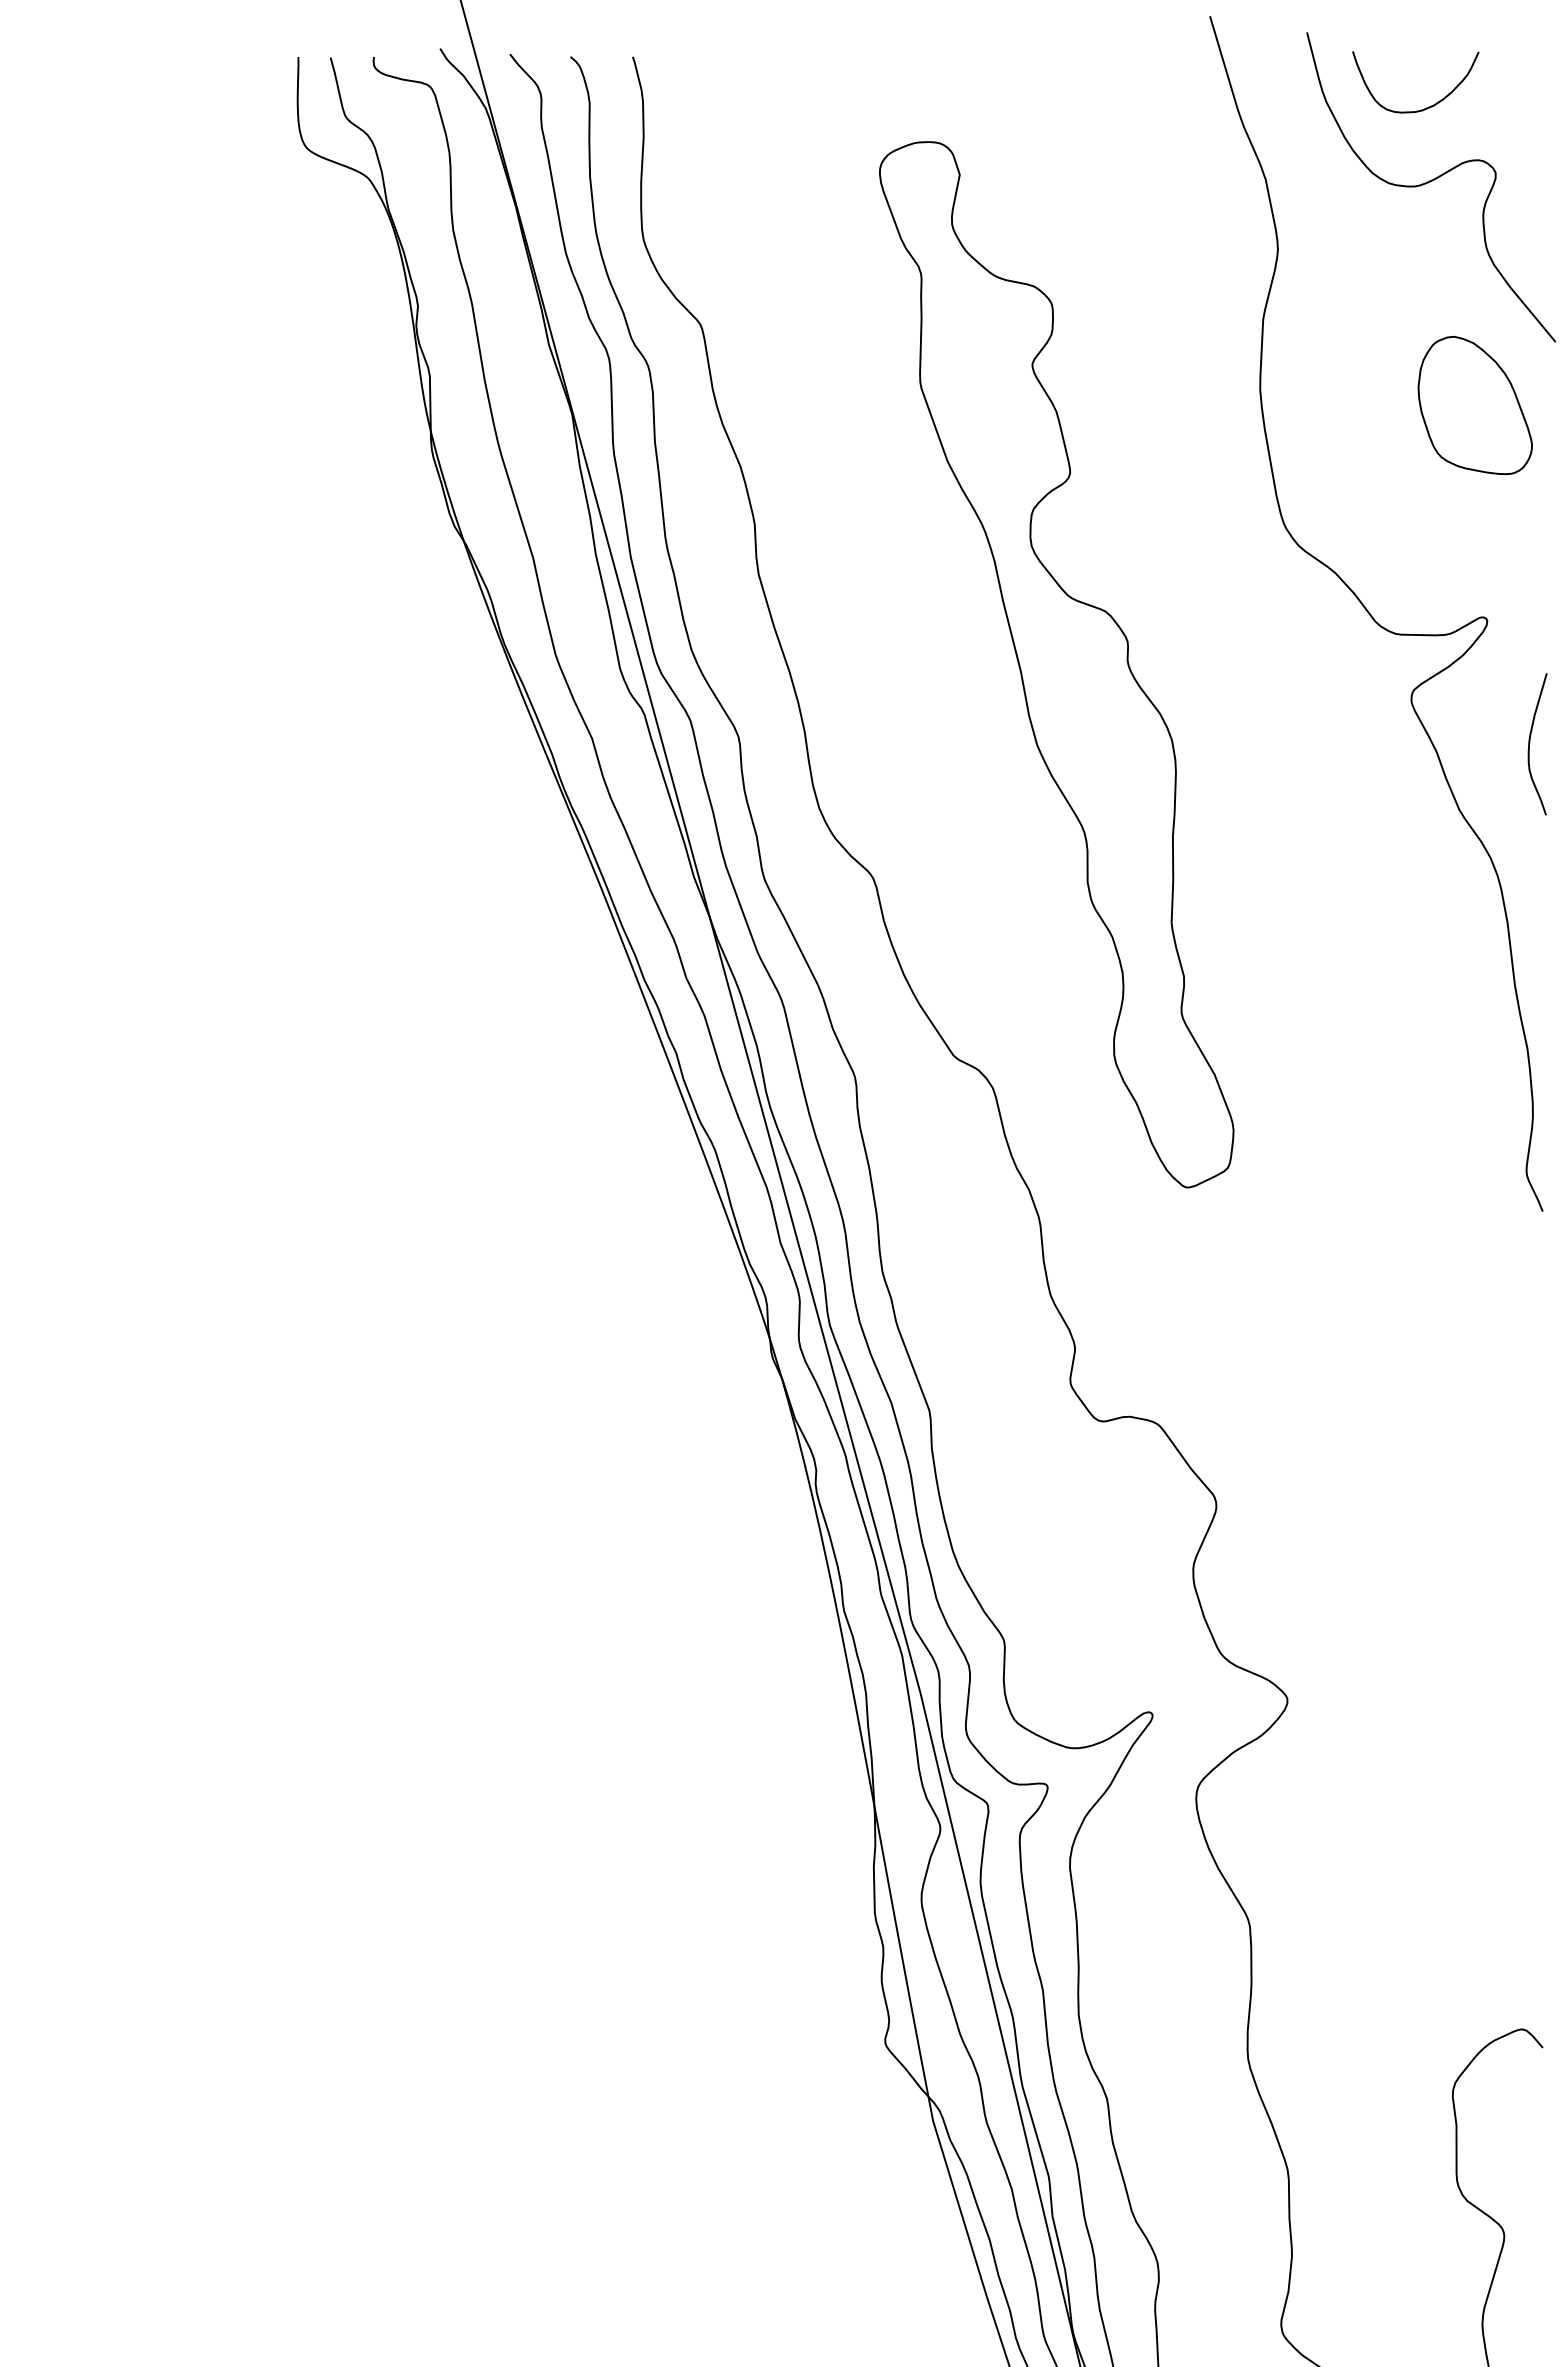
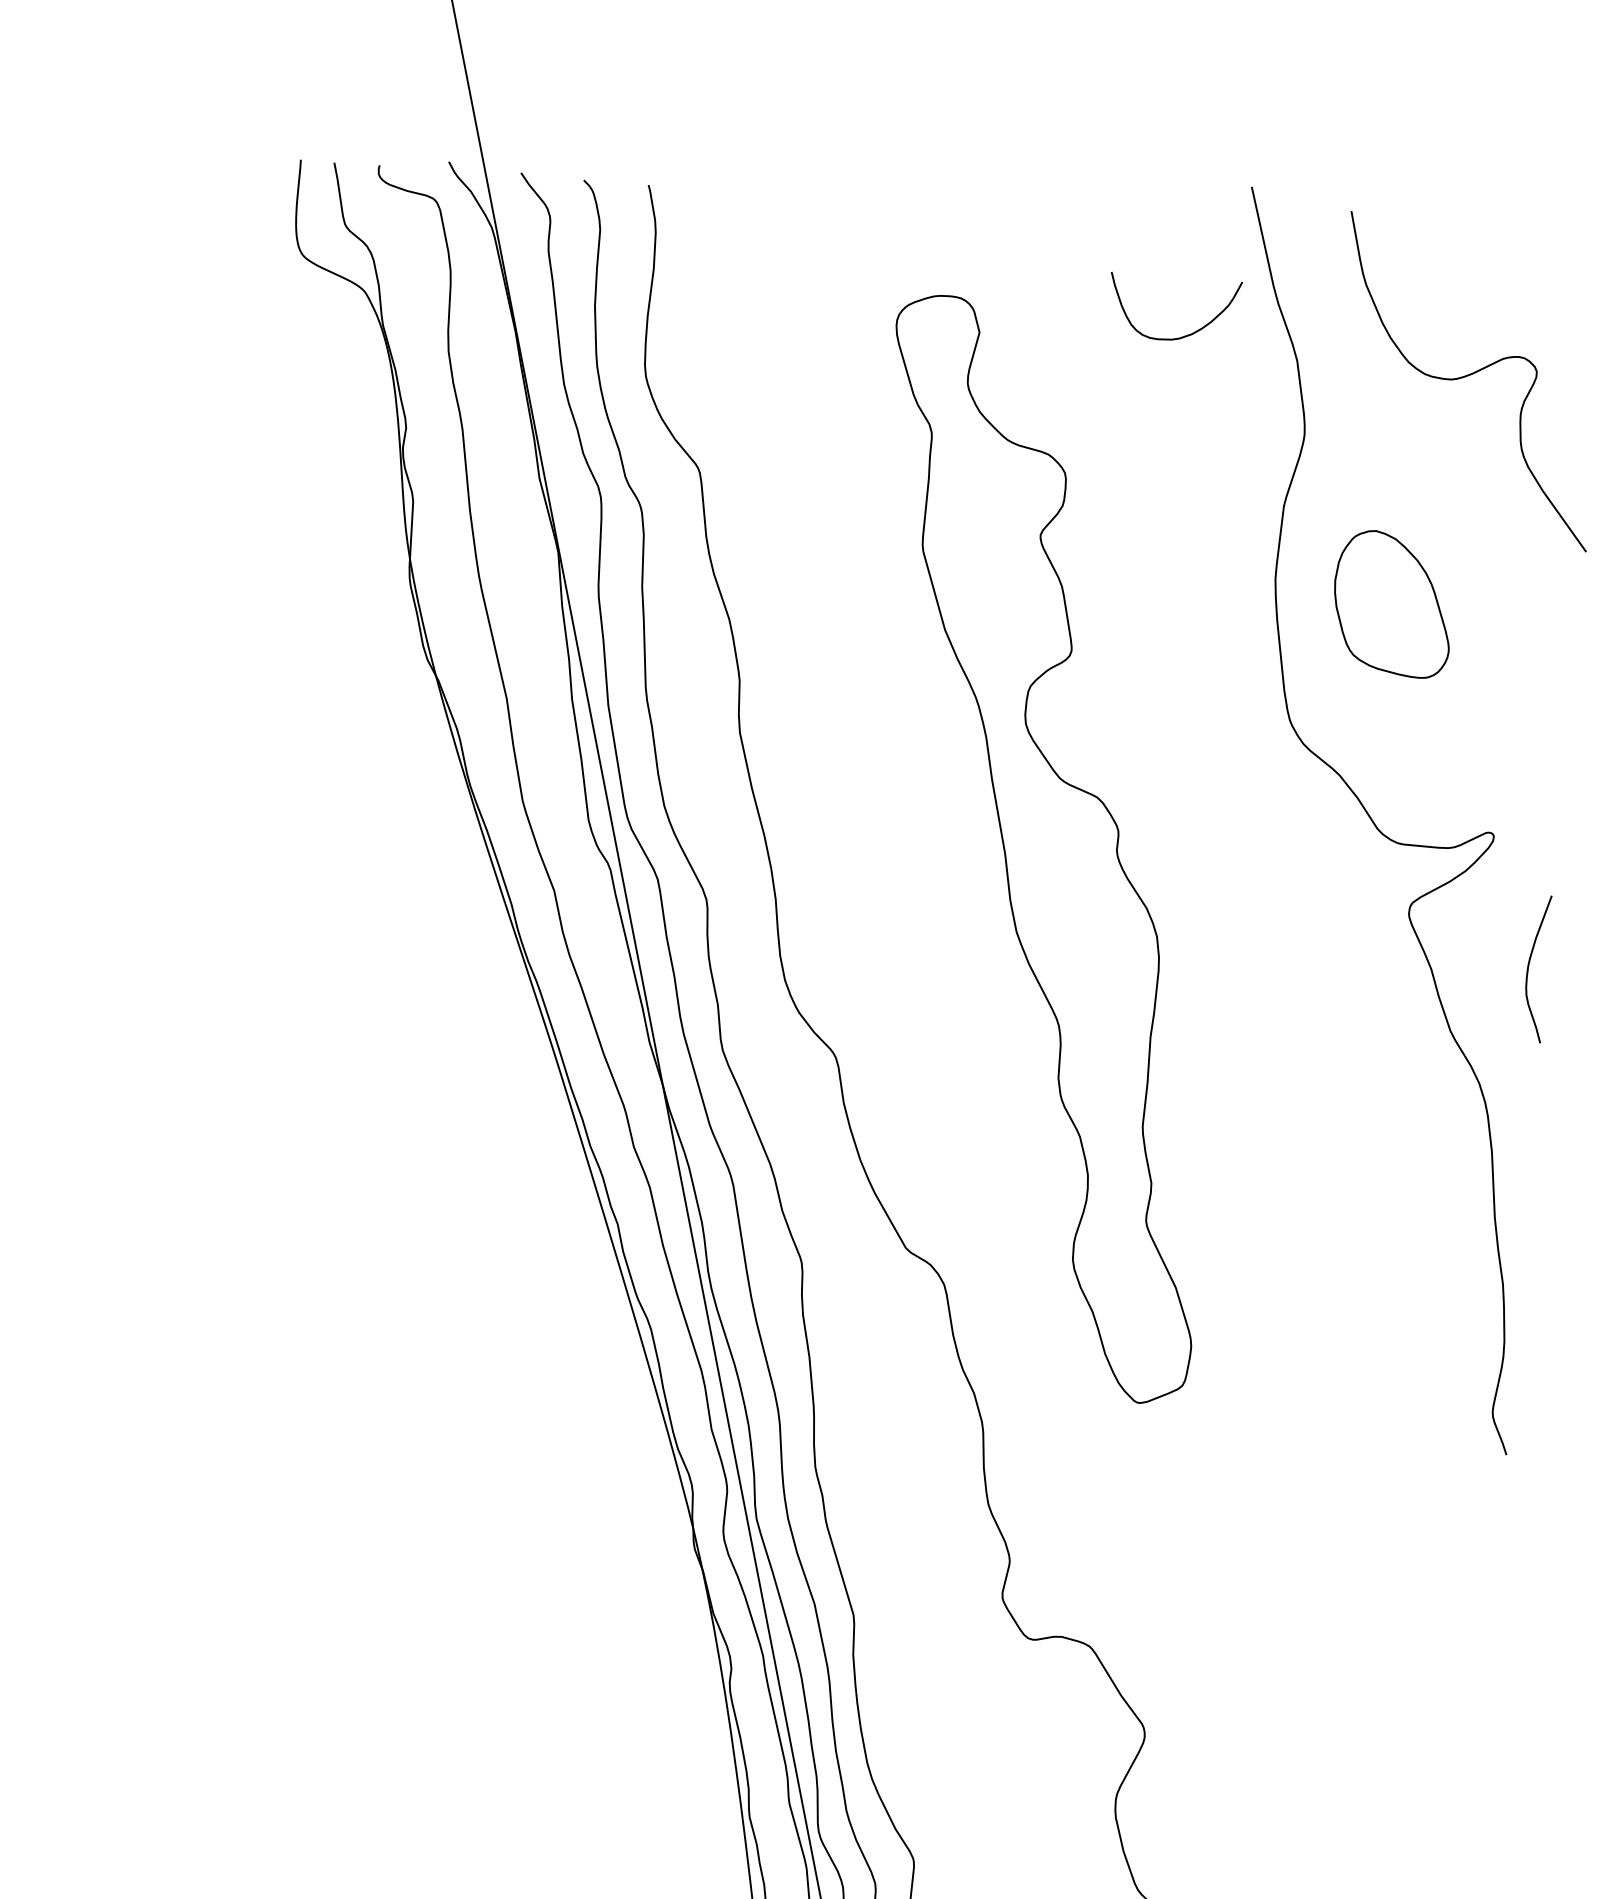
curve: (1428, 106) -> (1186, 334), moved
part: (1474, 405) -> (1392, 604), moved

